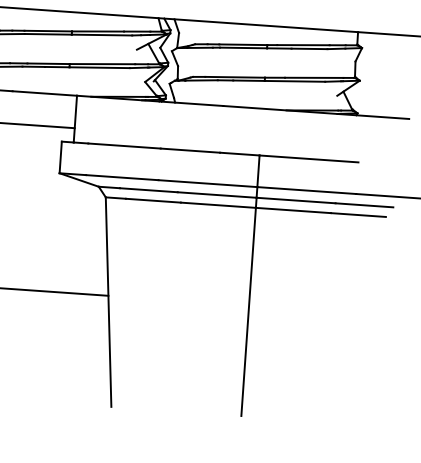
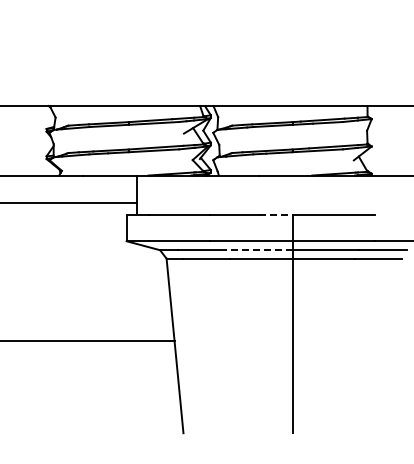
line: (239, 153) -> (275, 214), solid -> dashed
line: (216, 195) -> (258, 250), solid -> dashed

